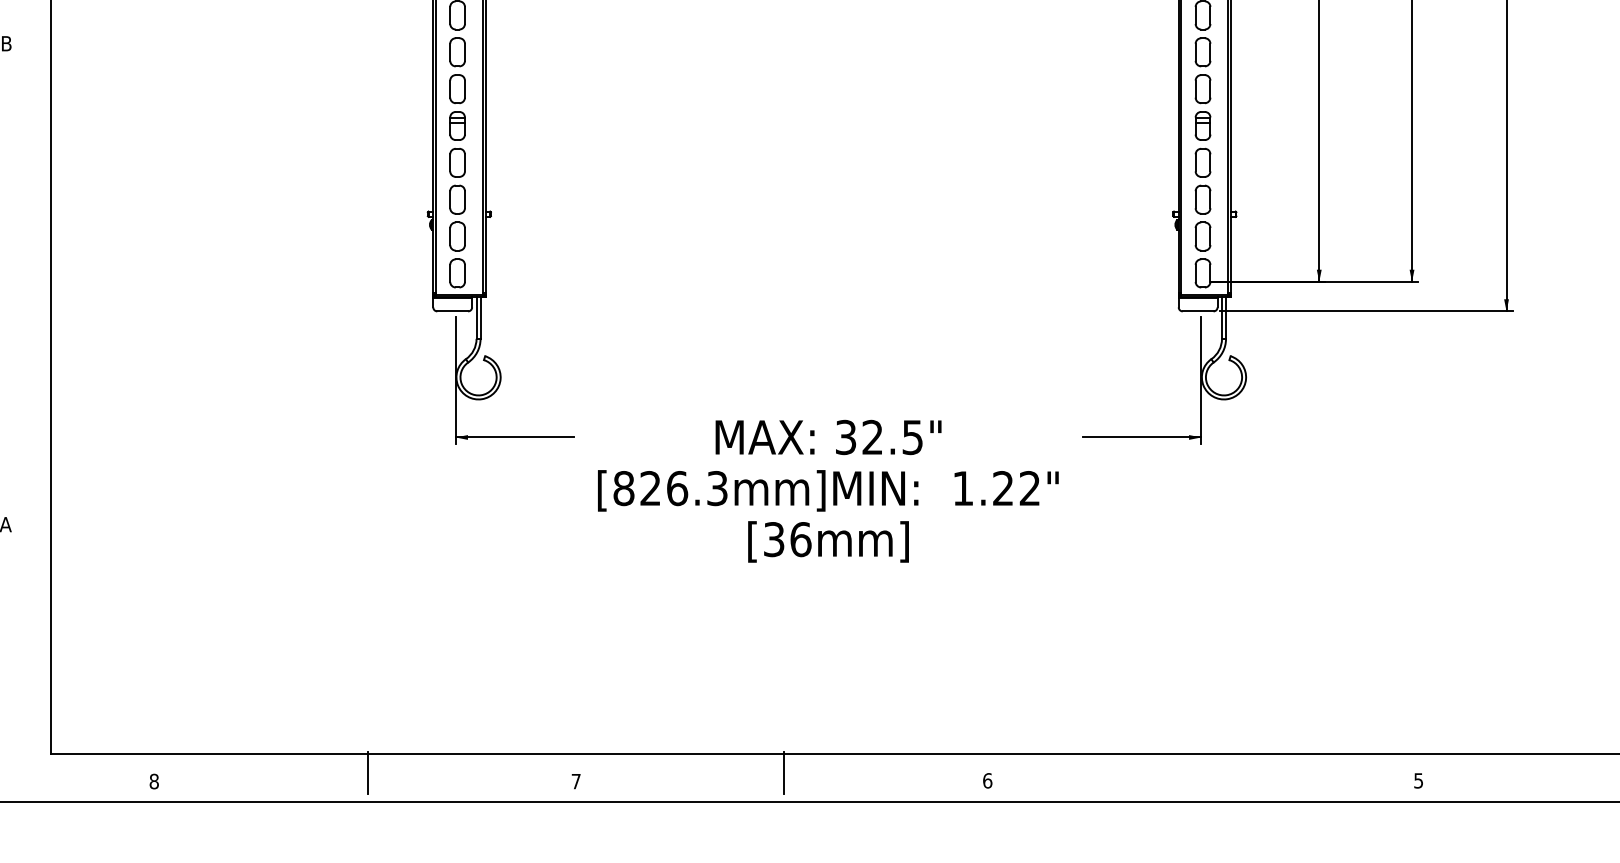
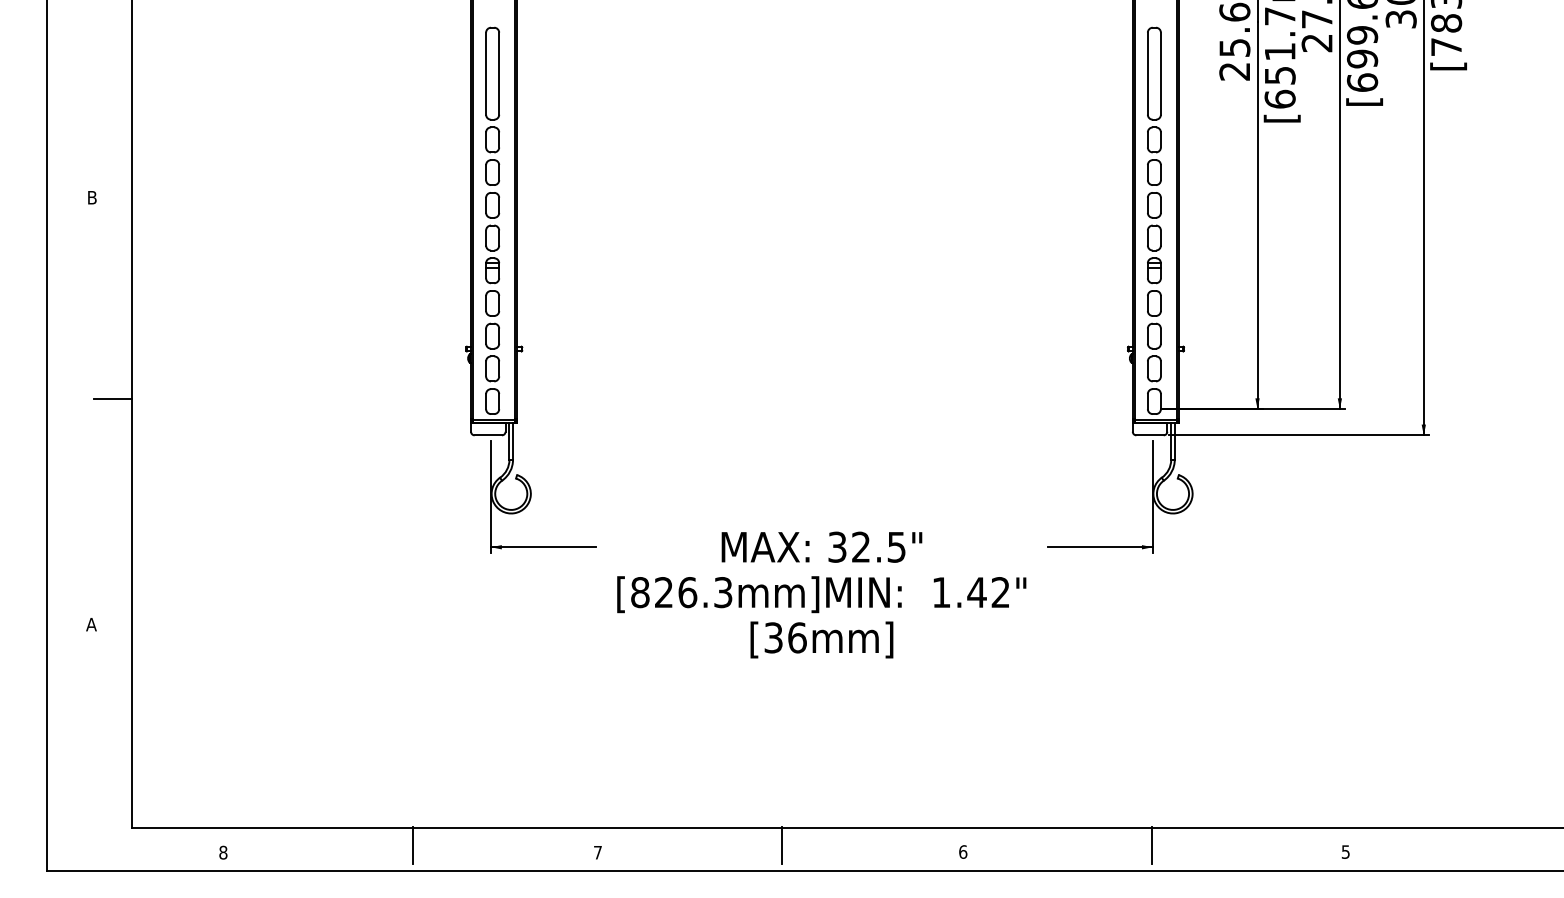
line: (29, 271) -> (112, 399), added
text: (1002, 488) -> (976, 592), 1.22" -> 1.42"
line: (1199, 772) -> (1151, 844), added

